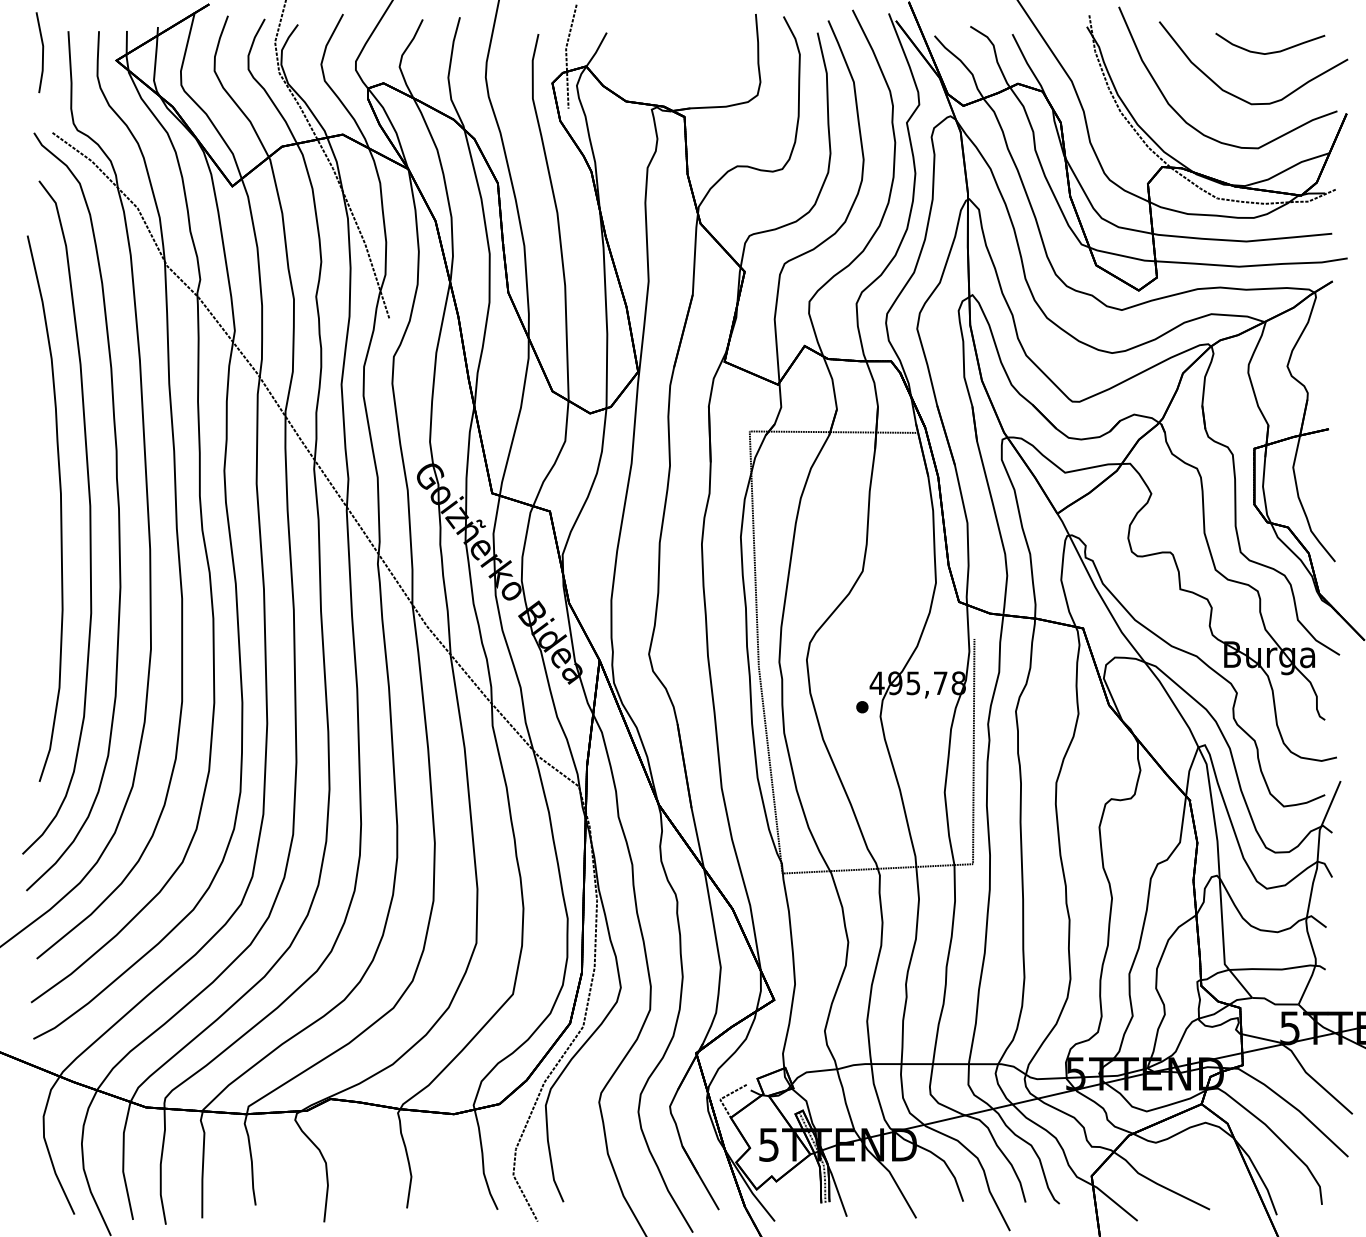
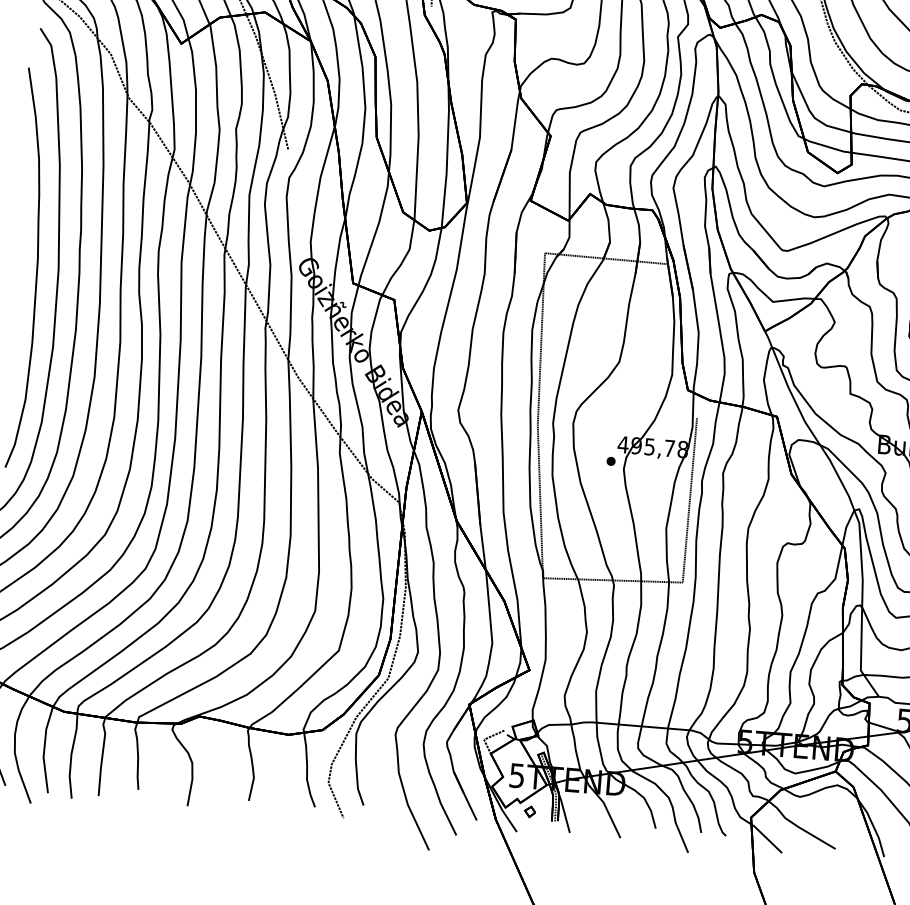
part: (790, 1192) -> (530, 811), added

